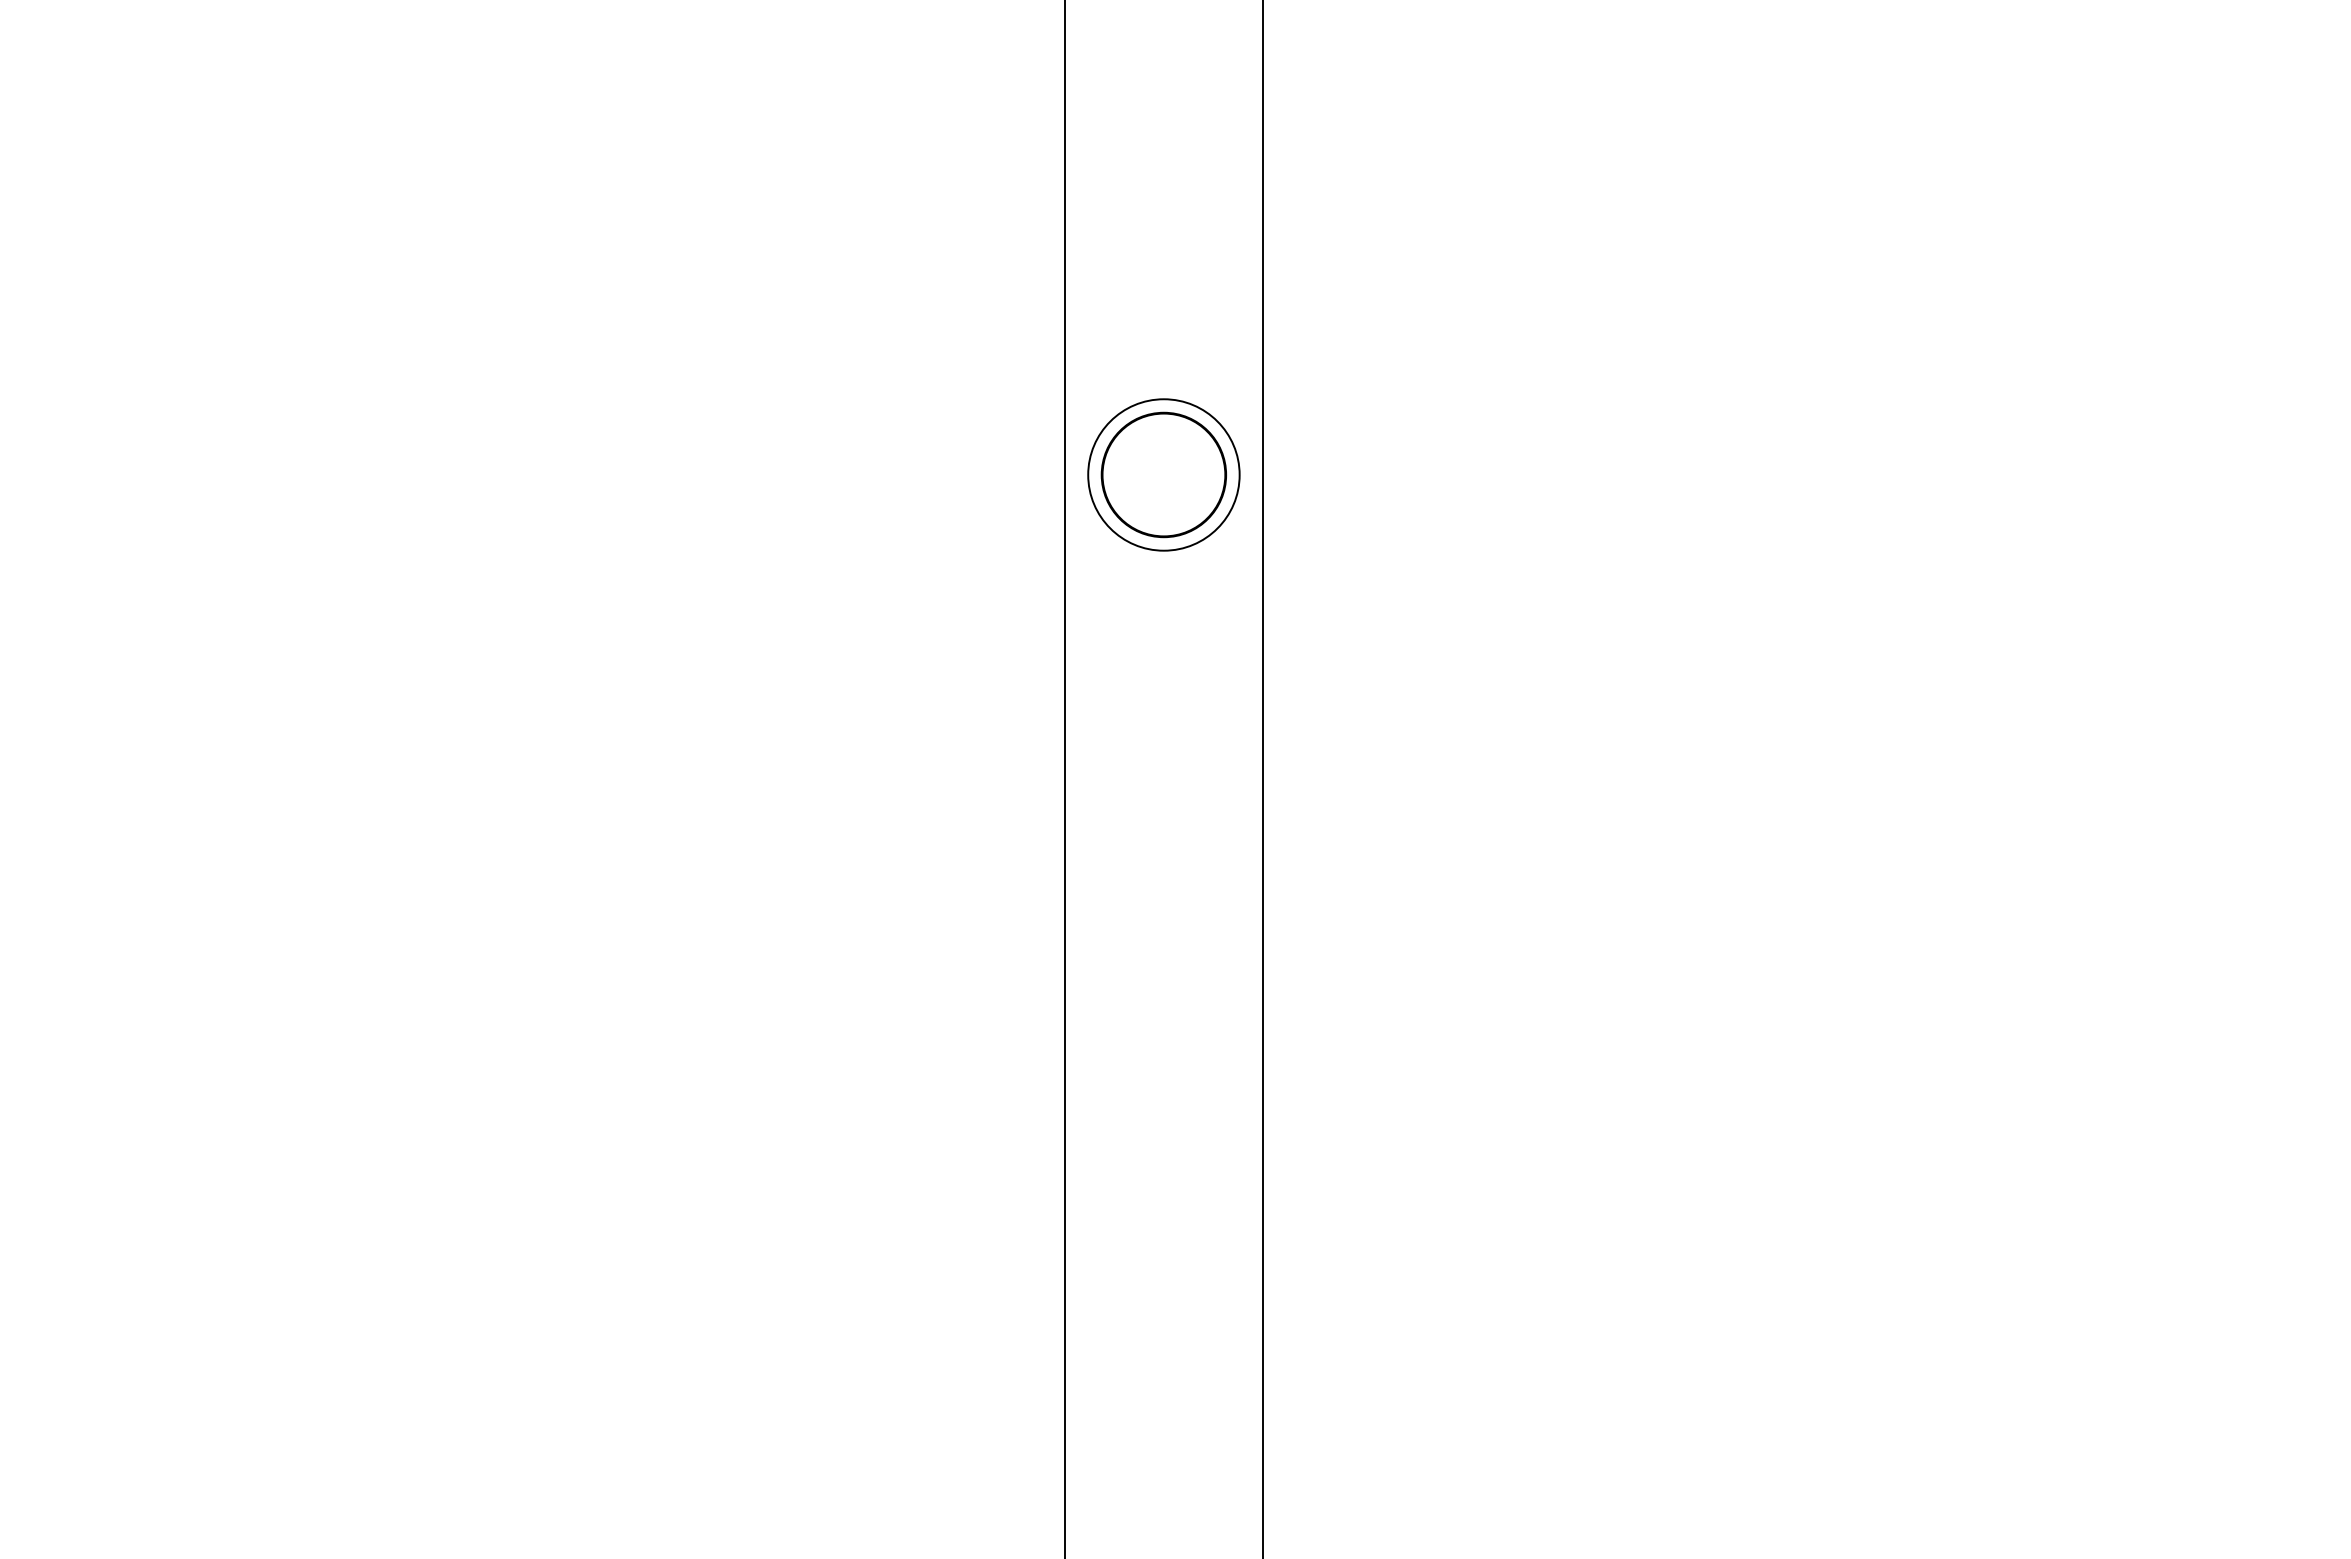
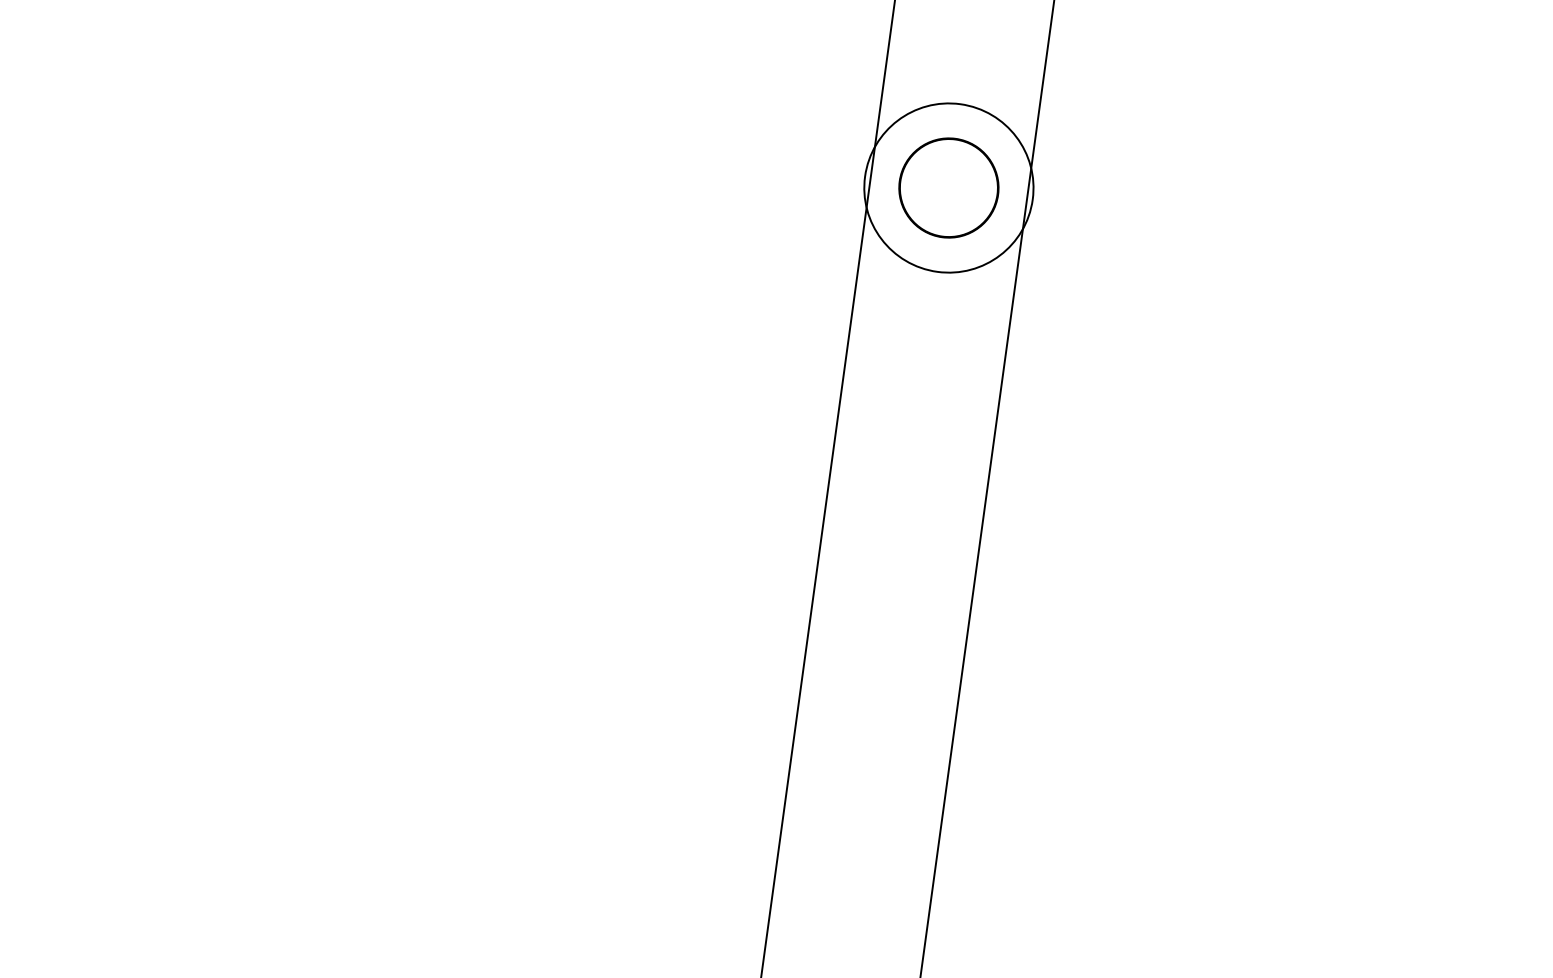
circle: (1163, 474) -> (948, 187), size x1.4

